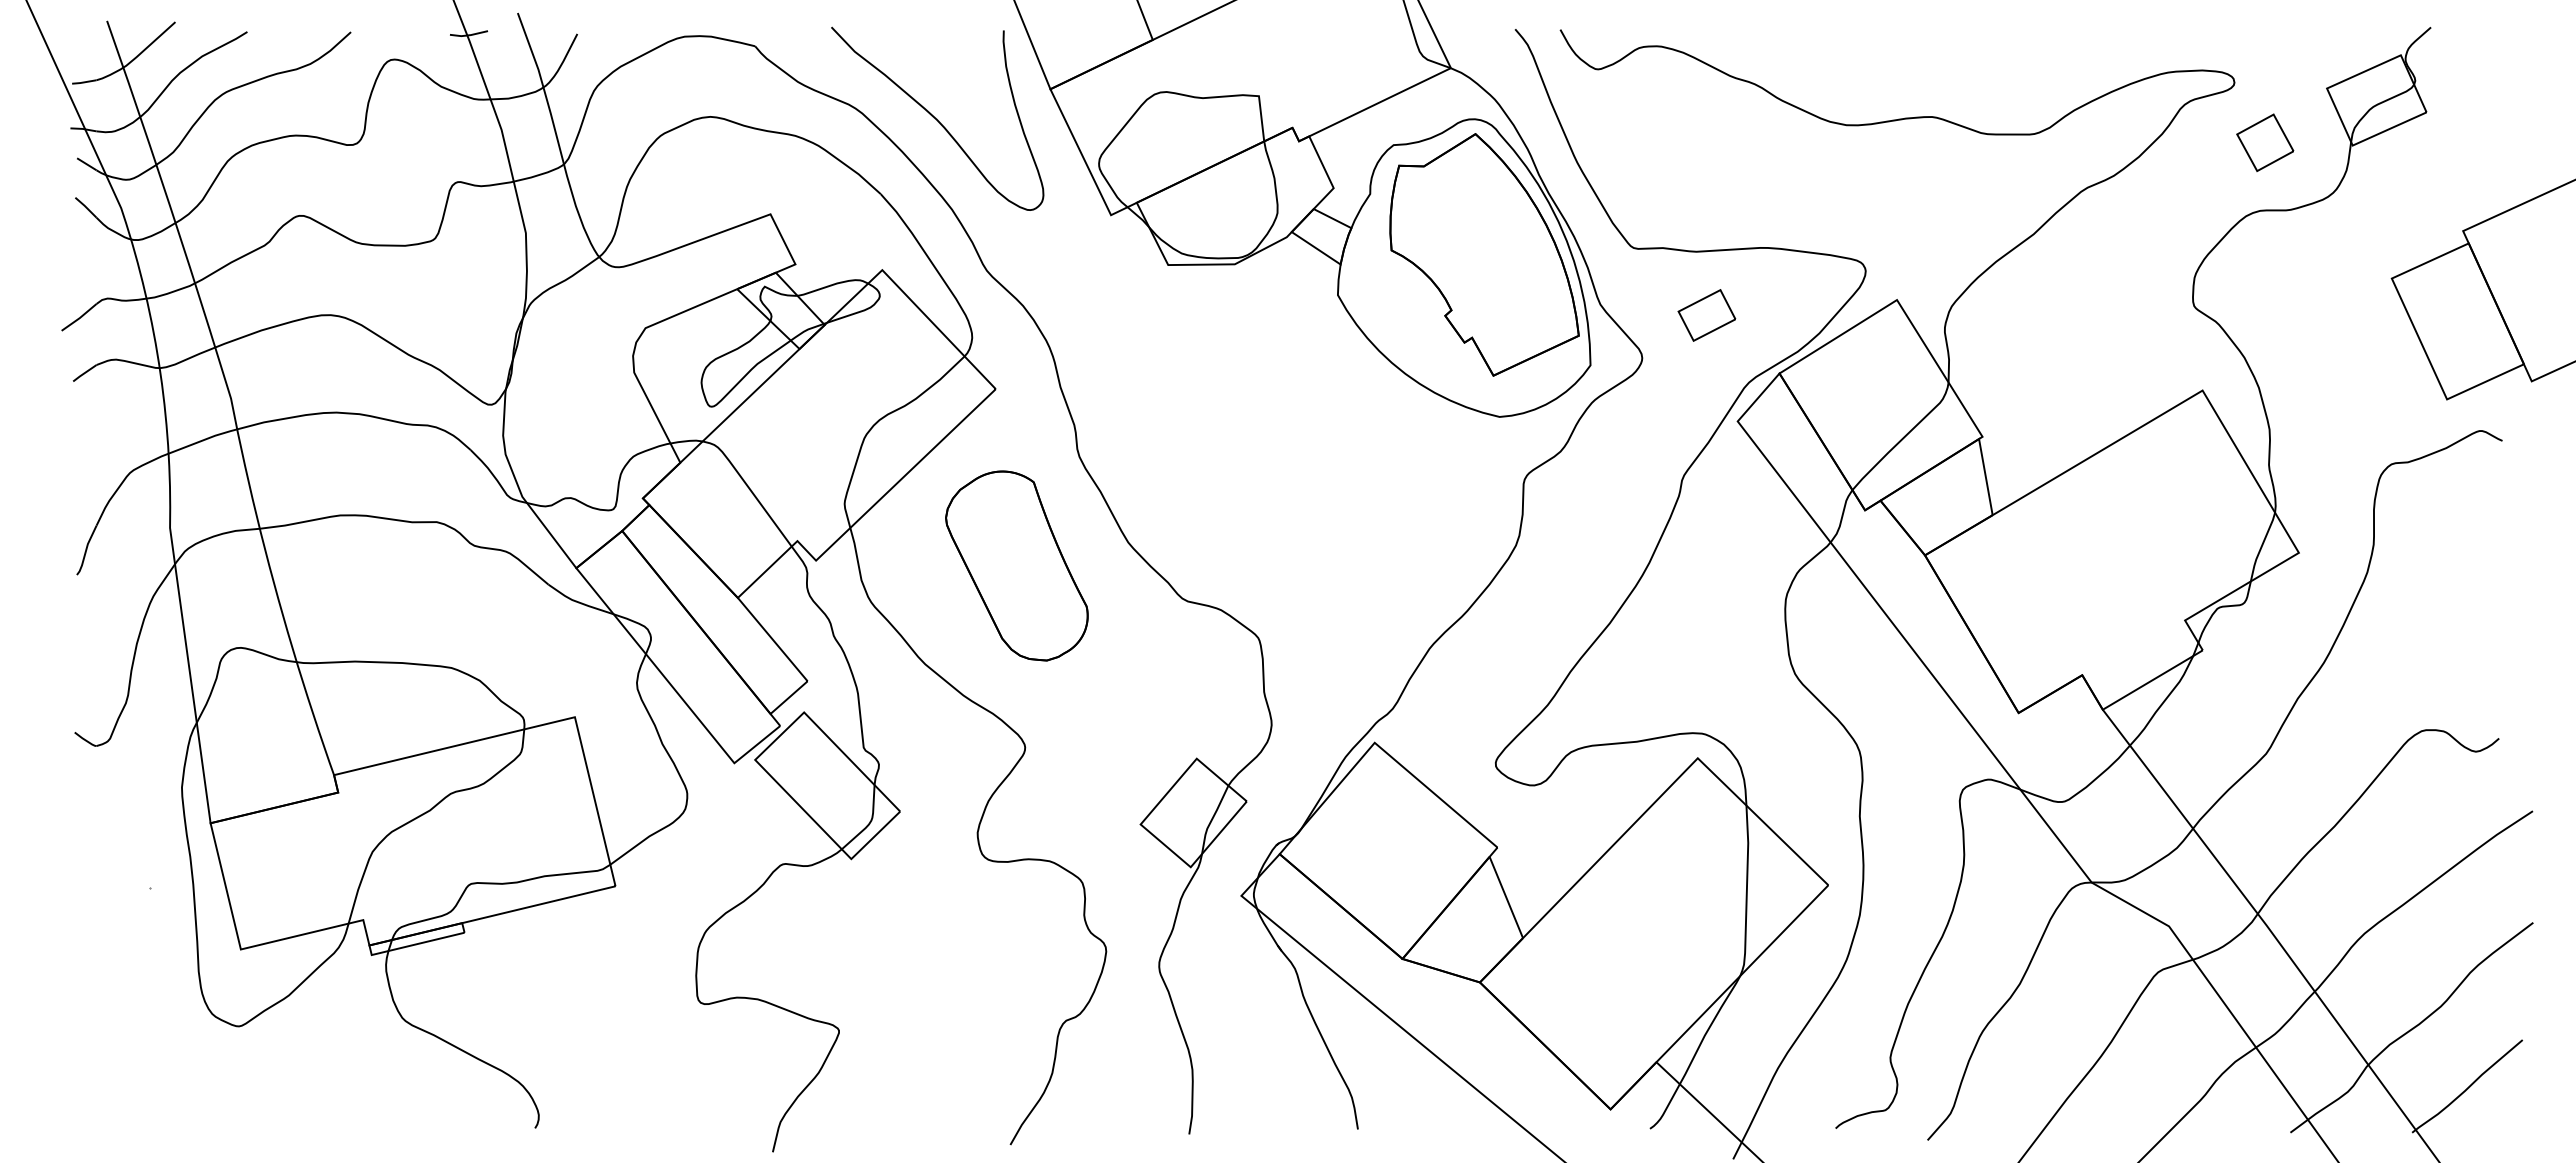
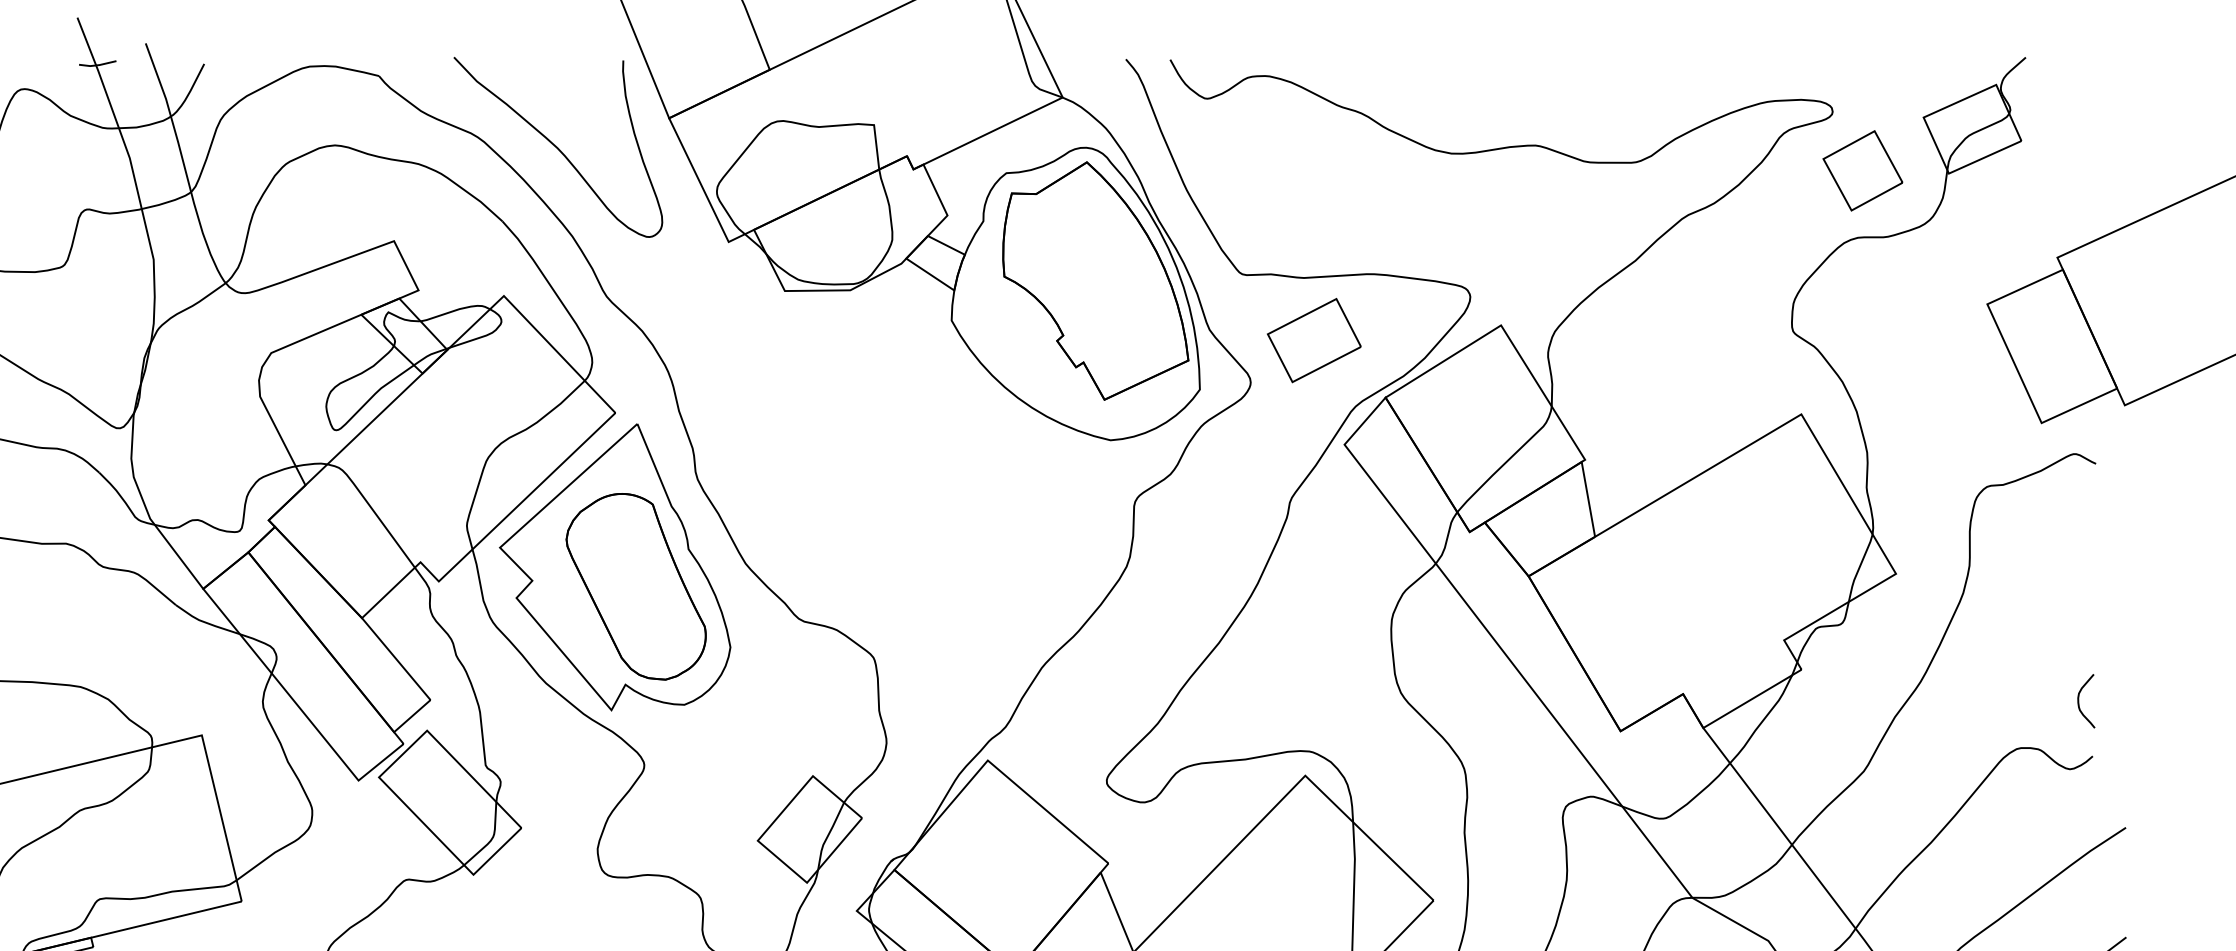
part: (2265, 142) -> (1863, 170), size x1.43
part: (1706, 315) -> (1313, 340), size x1.67
part: (995, 545) -> (615, 566), added
curve: (2485, 682) -> (2079, 701), added

